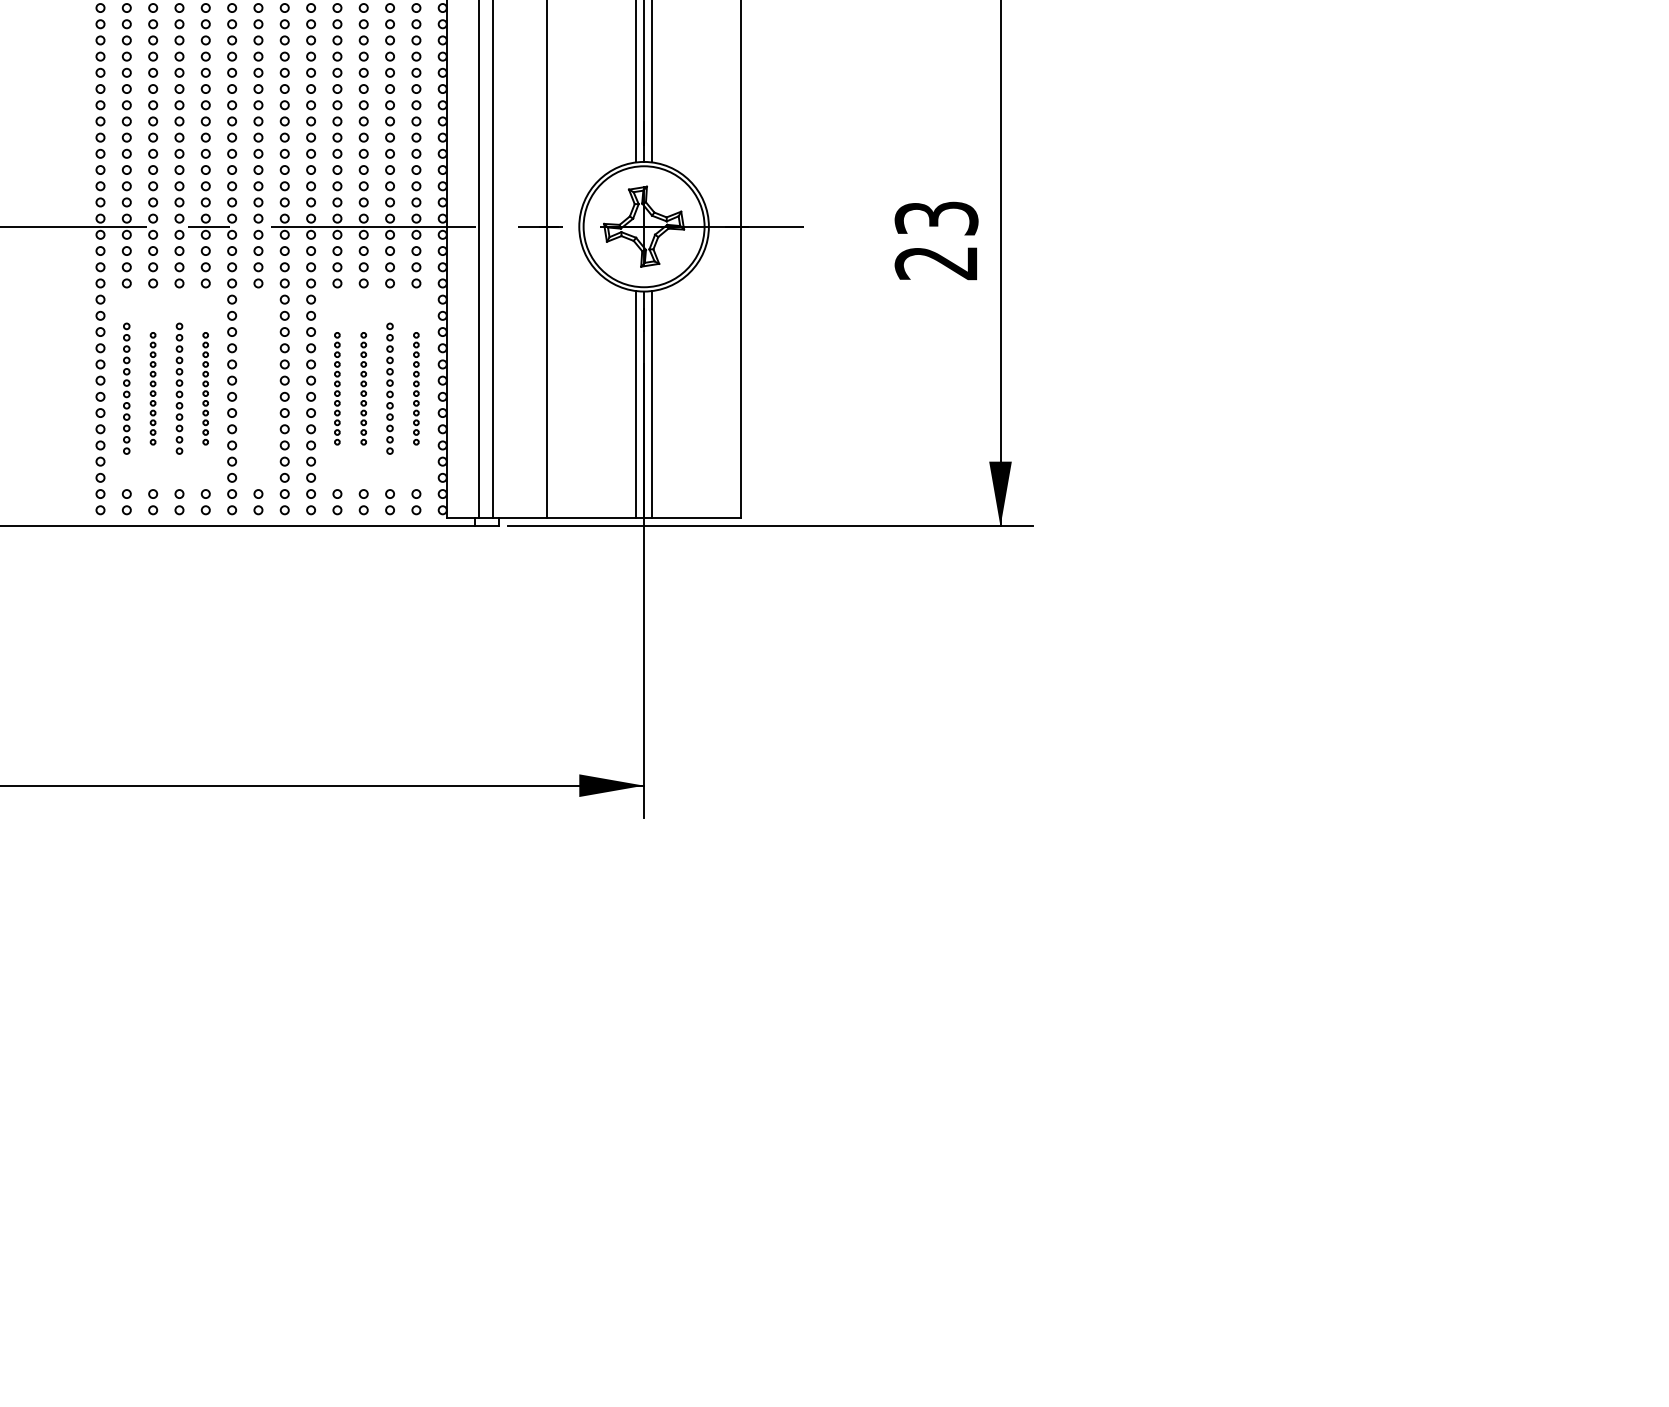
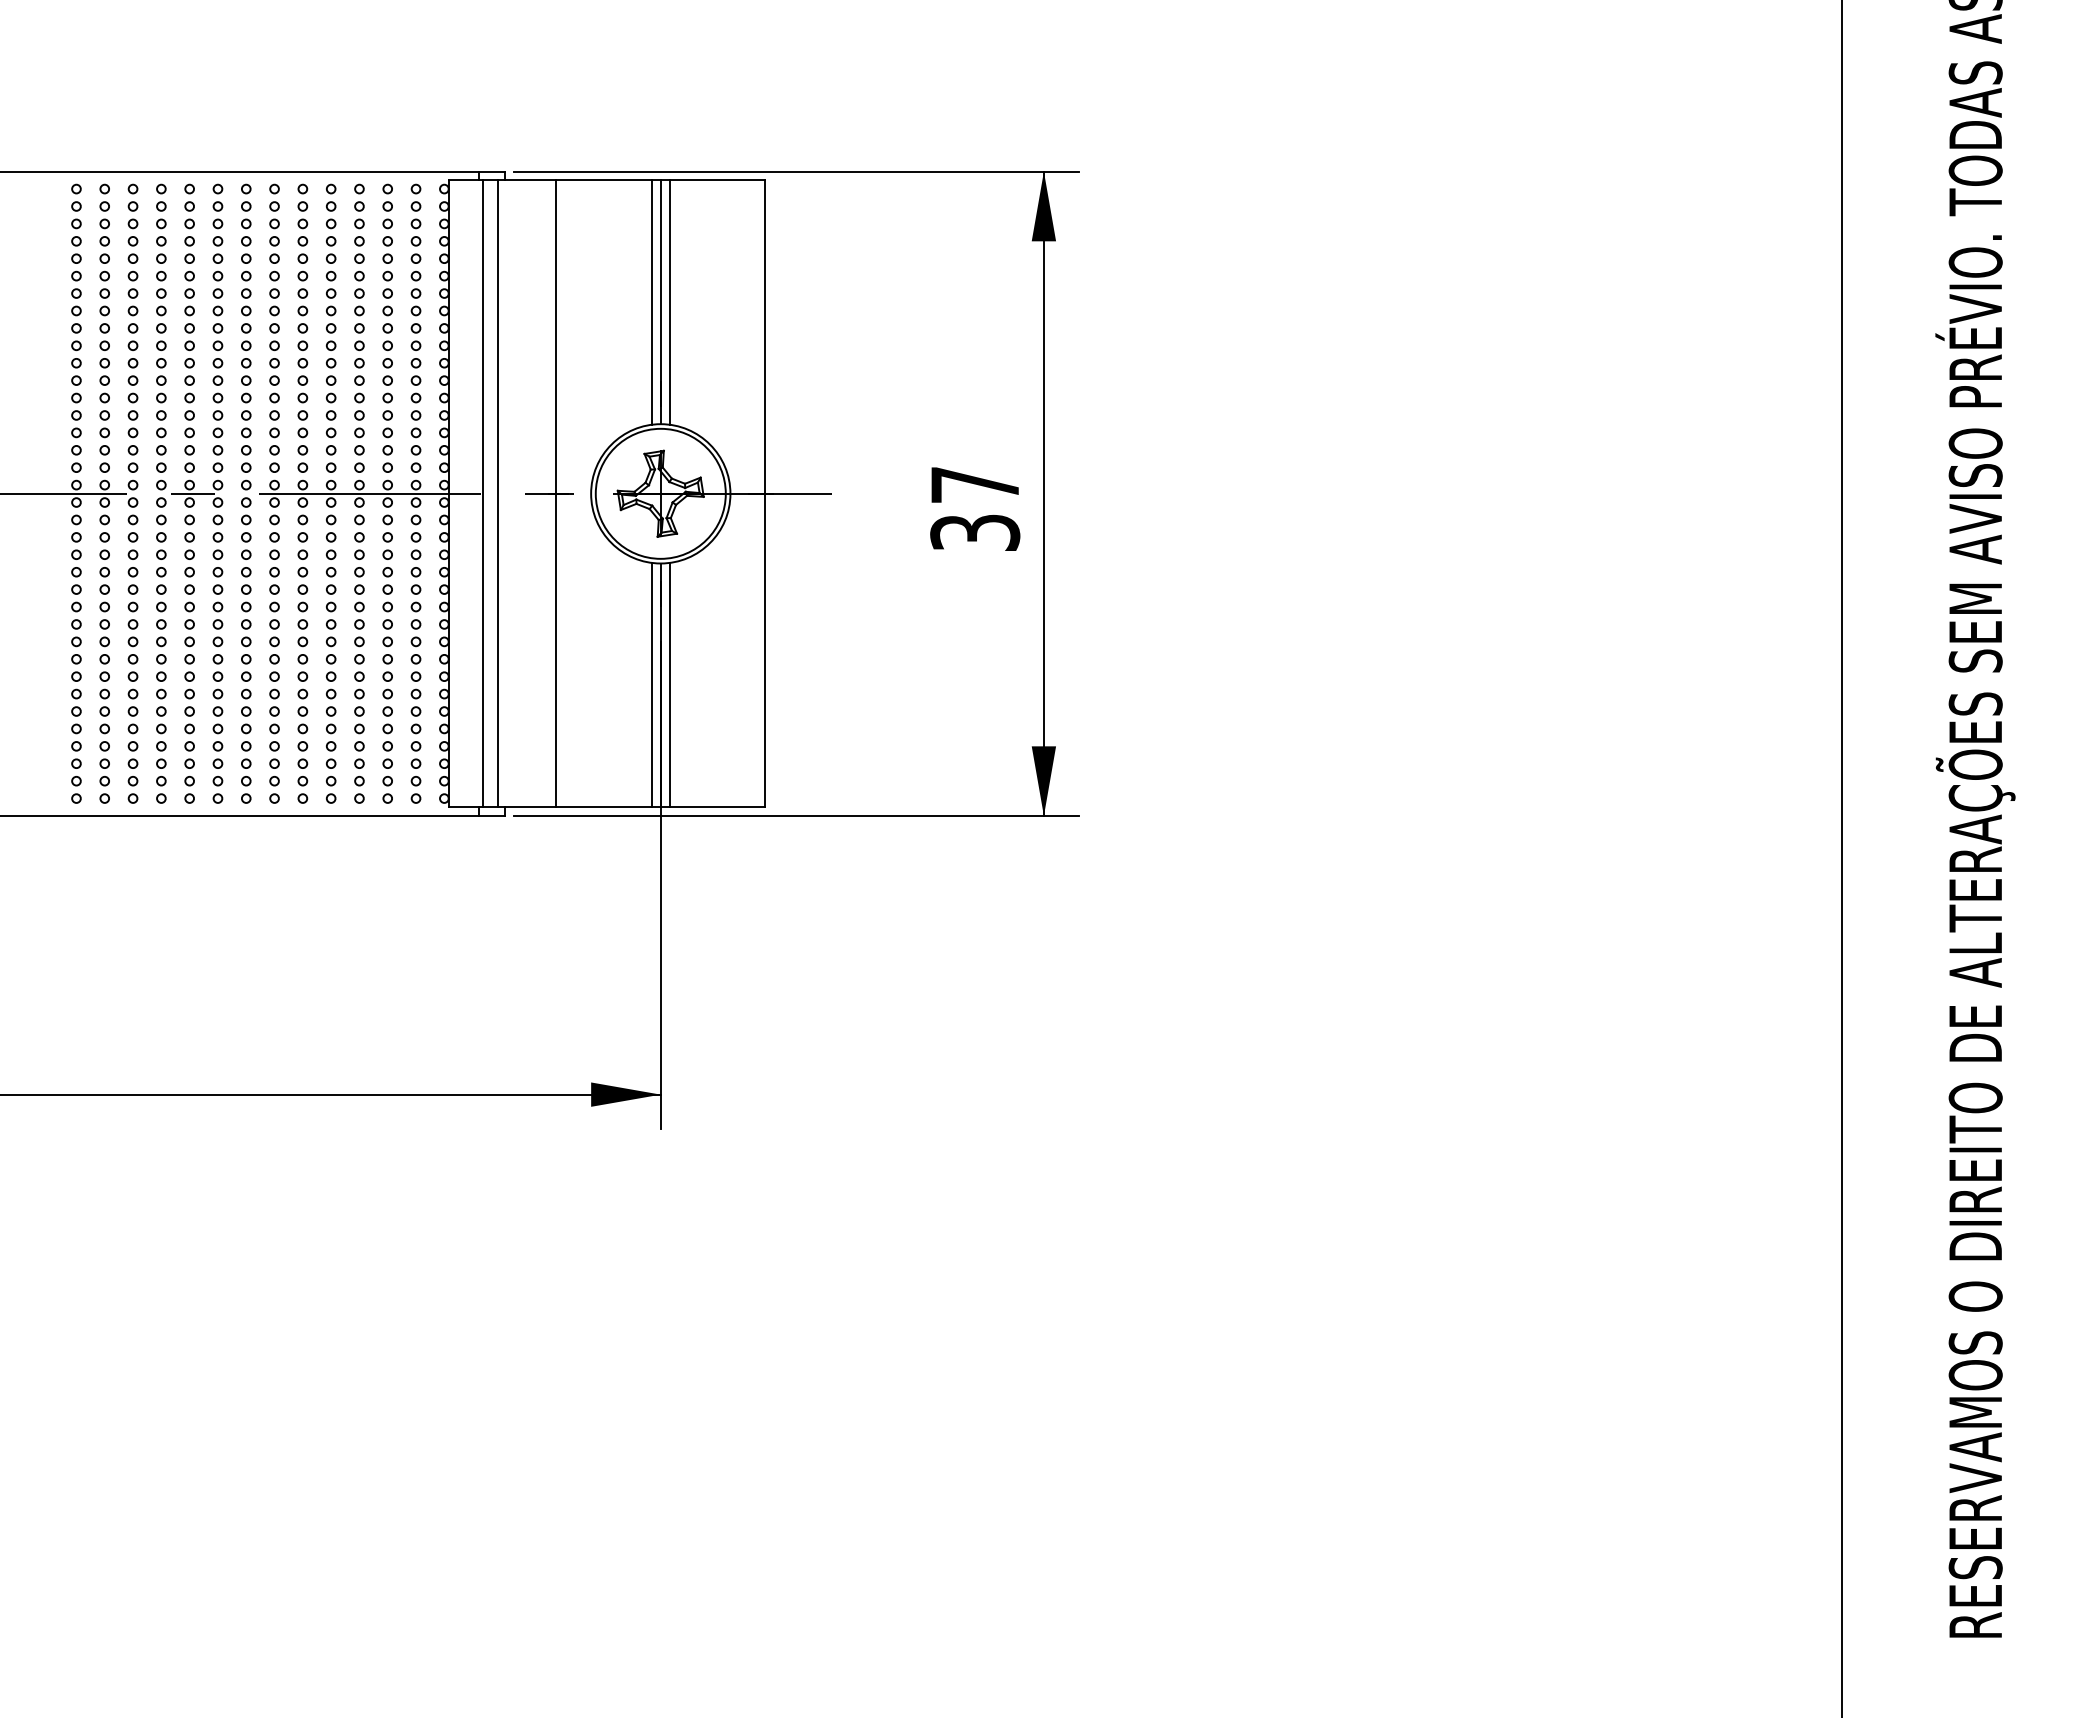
text: (936, 241) -> (975, 509), 23 -> 37
part: (126, 388) -> (104, 667), size x1.43
part: (152, 388) -> (132, 667), size x1.67
part: (179, 388) -> (161, 667), size x1.43
part: (205, 388) -> (189, 667), size x1.67
part: (258, 388) -> (246, 667), added
part: (336, 388) -> (330, 667), size x1.67
part: (363, 388) -> (359, 667), size x1.67
part: (389, 388) -> (387, 667), size x1.43
part: (415, 388) -> (415, 667), size x1.67

